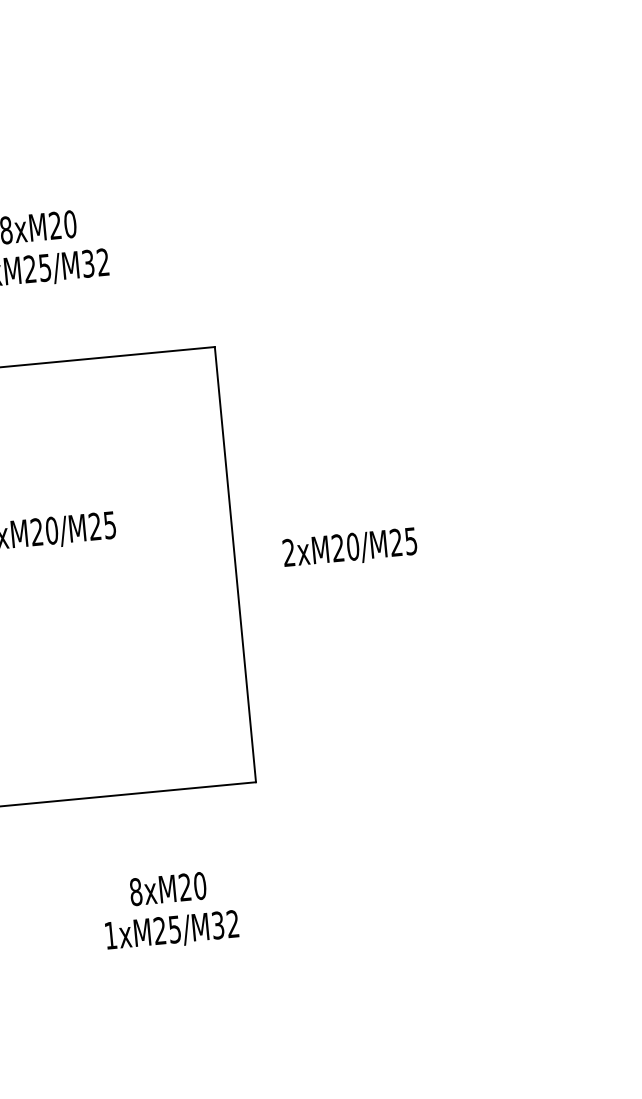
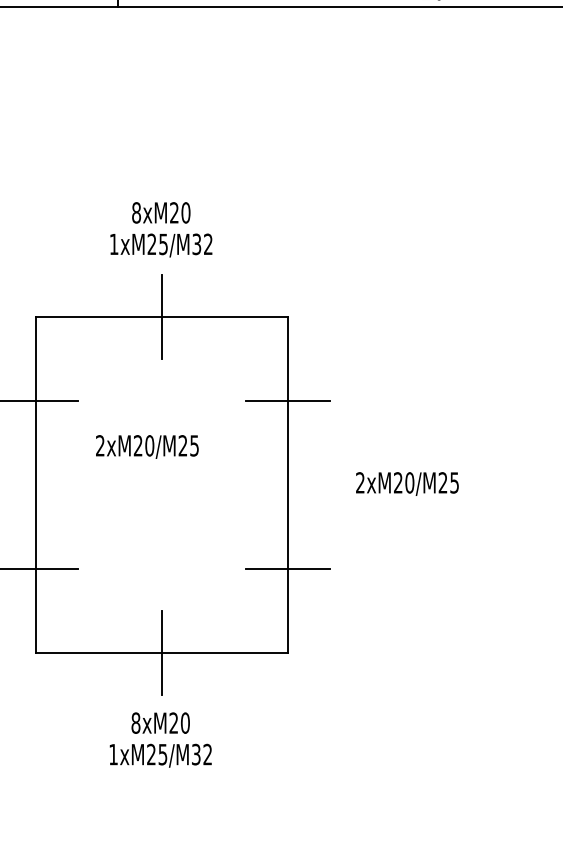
line: (51, 362) -> (161, 317), added
line: (225, 456) -> (287, 401), added
text: (350, 547) -> (407, 483), moved
line: (245, 672) -> (287, 568), added
line: (92, 797) -> (161, 652), added
text: (169, 910) -> (160, 739), moved

